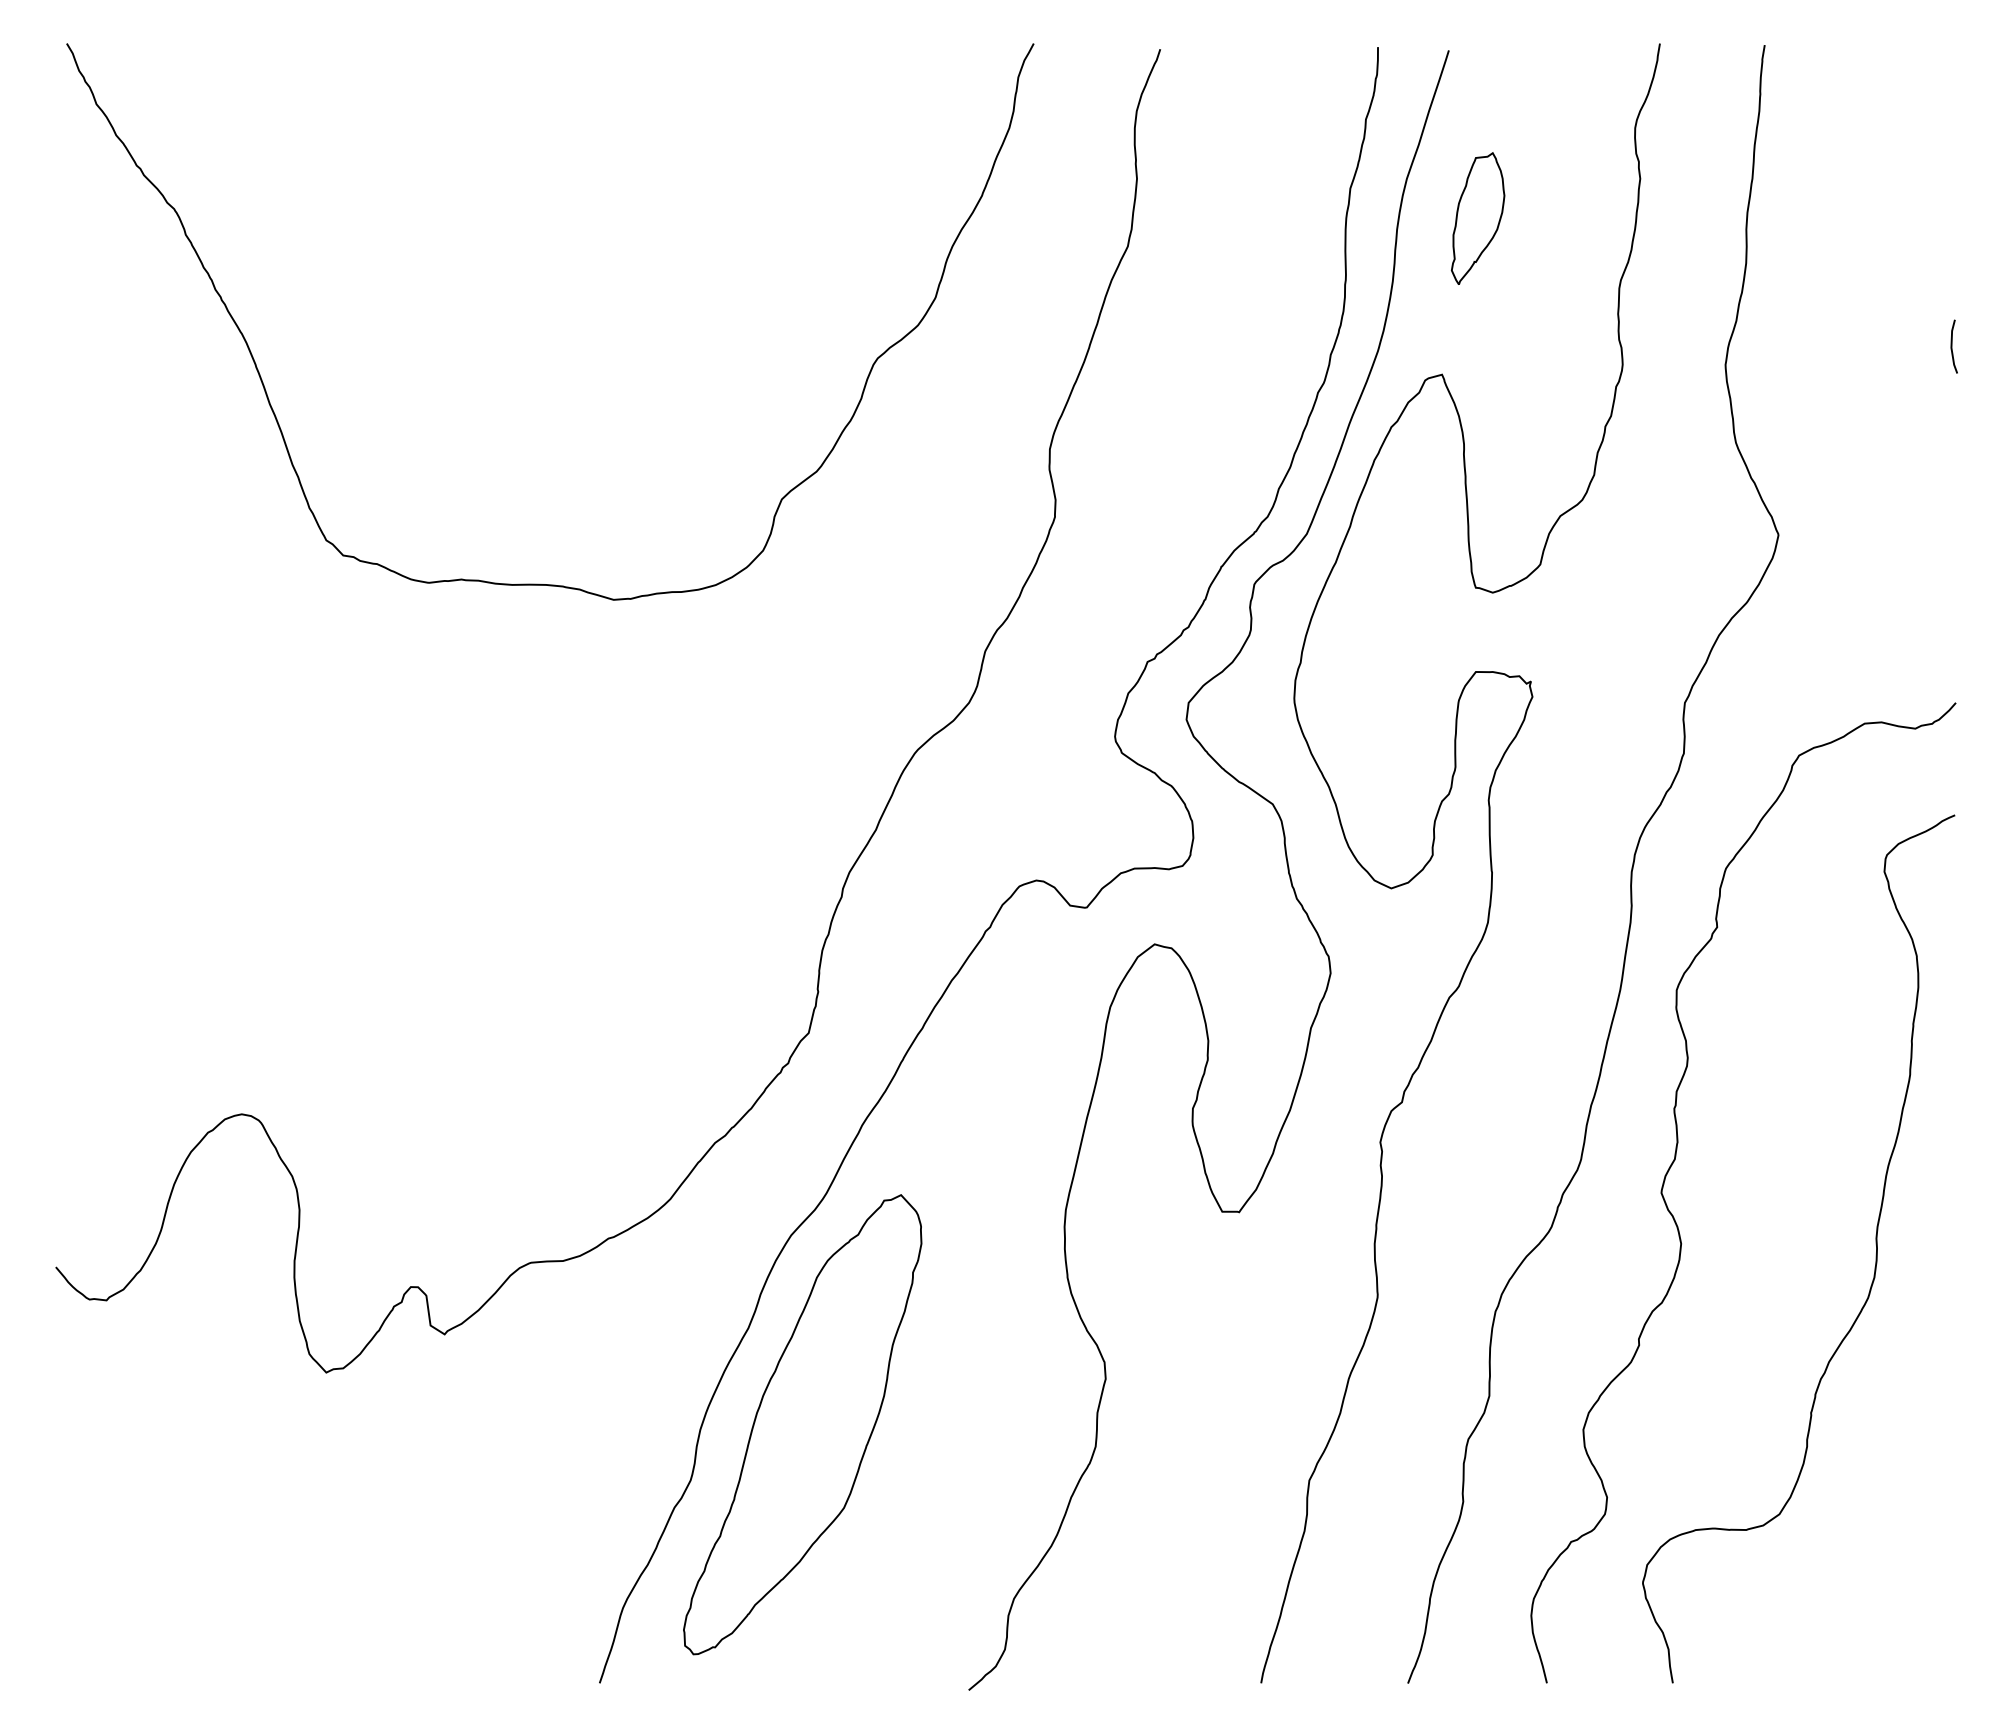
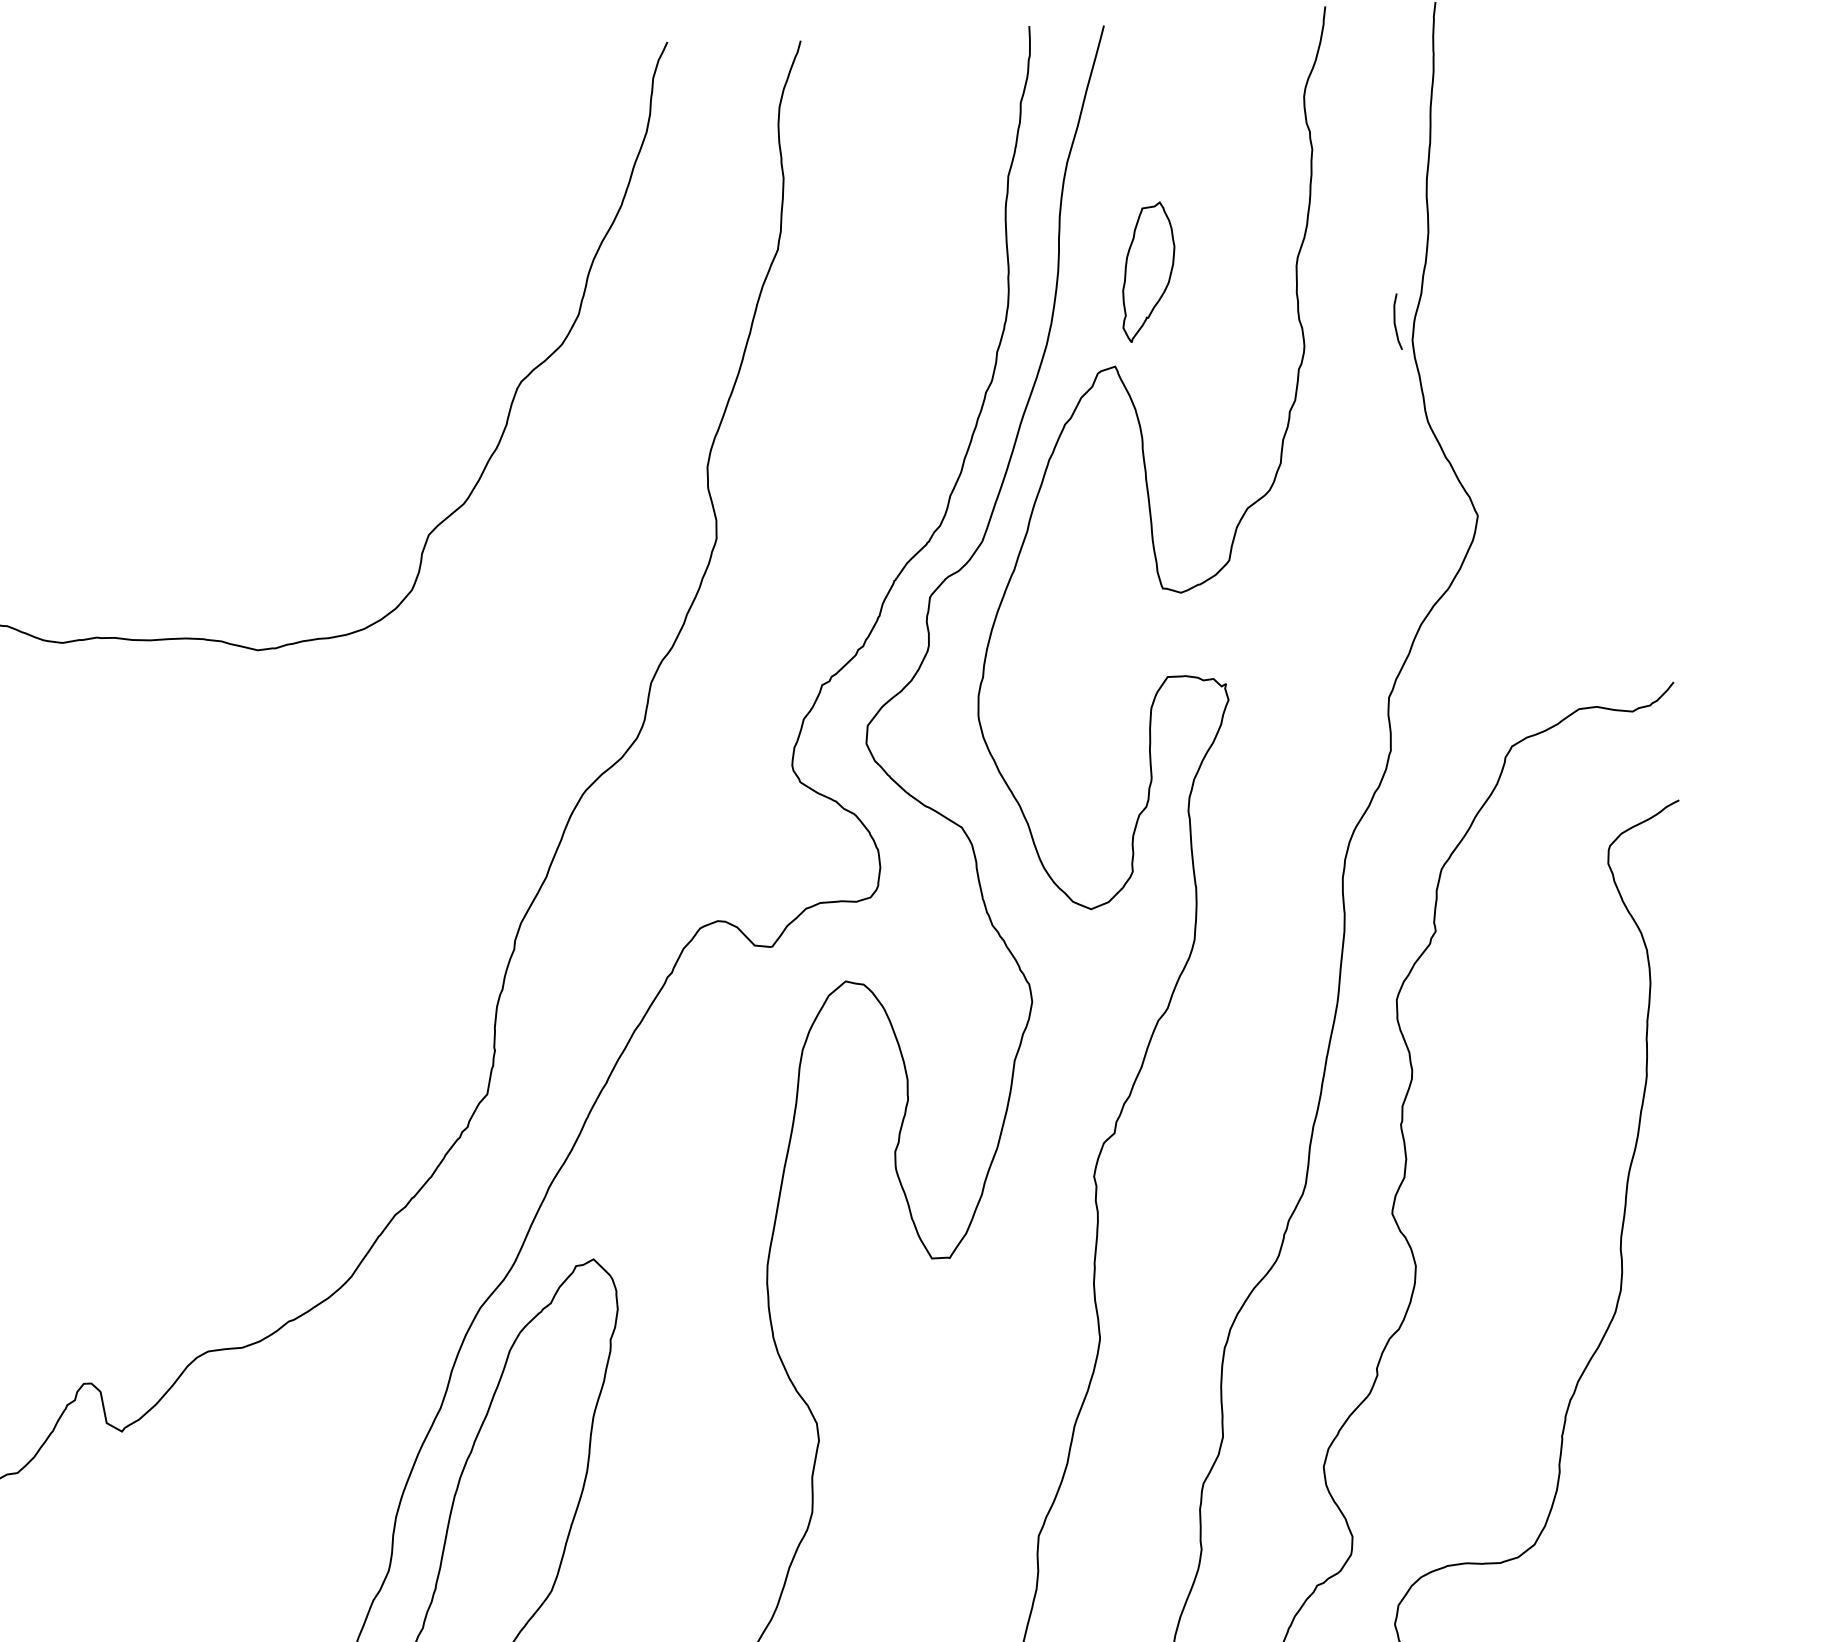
part: (1477, 218) -> (1147, 271), moved
line: (1952, 346) -> (1395, 321), moved

